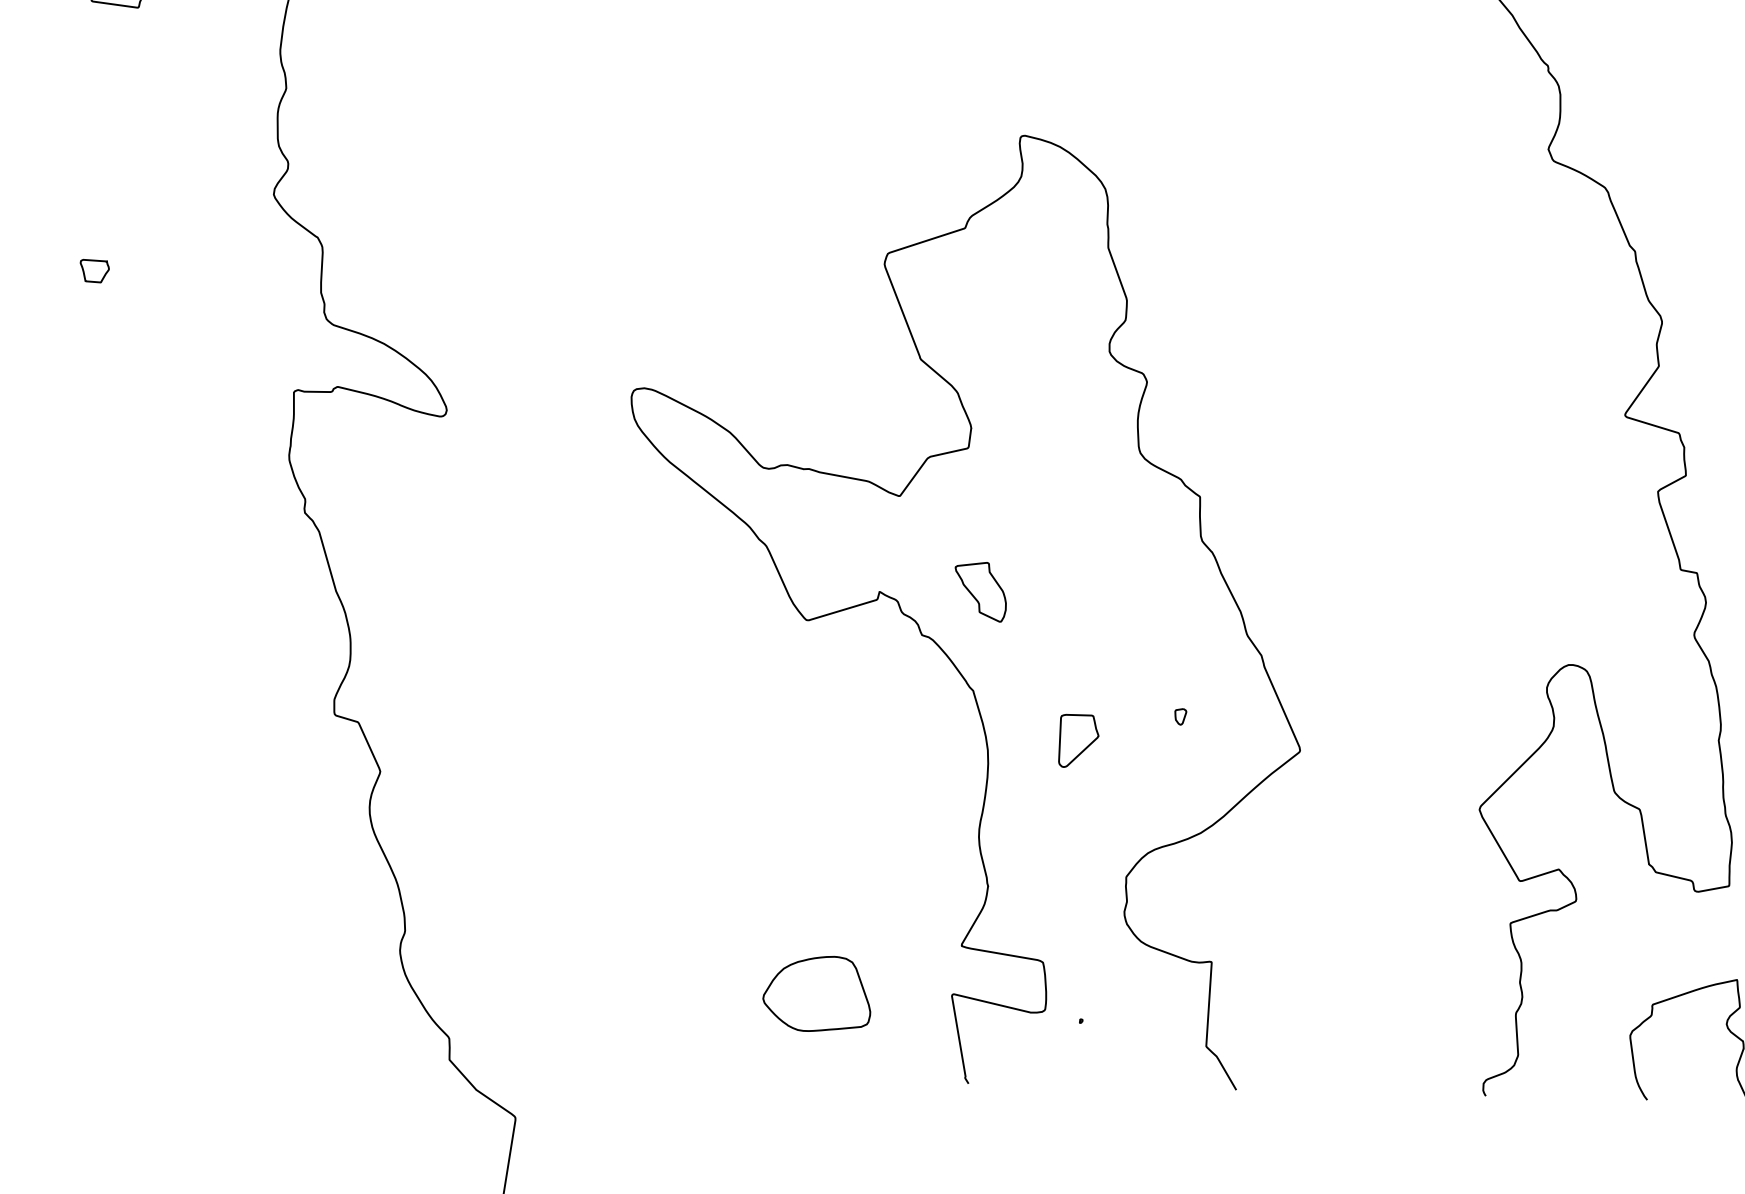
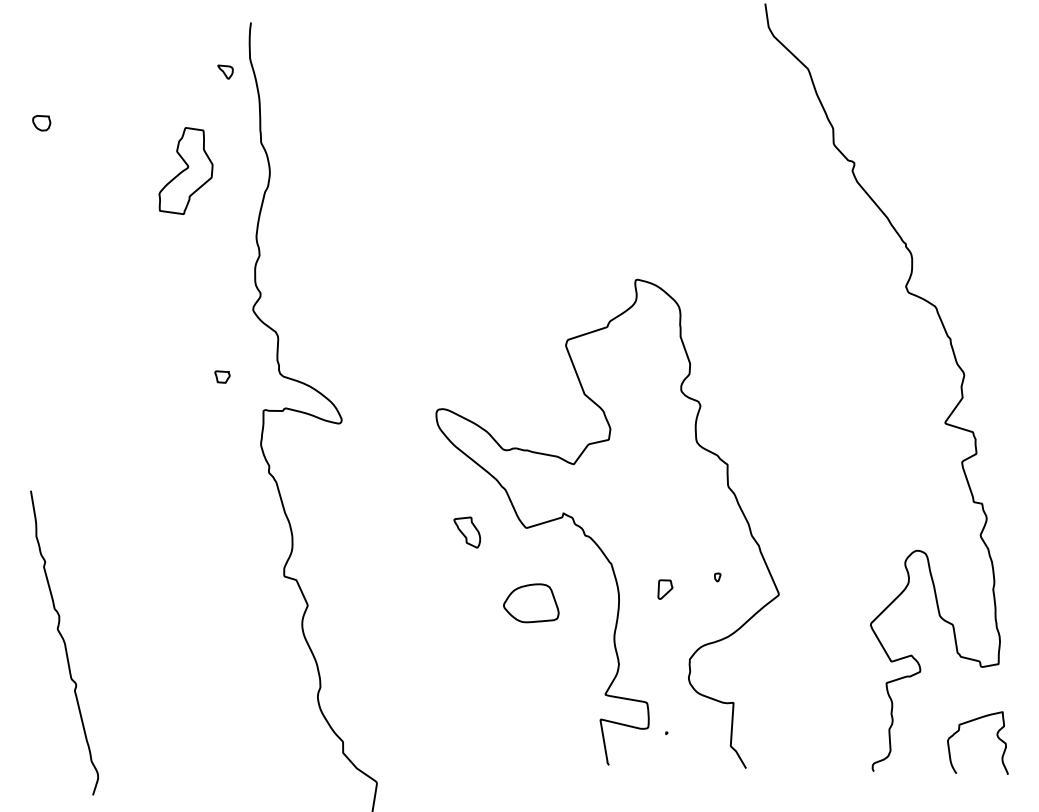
part: (94, 269) -> (222, 376), moved
part: (981, 592) -> (467, 532), moved
part: (1078, 740) -> (665, 589), size x0.7
part: (817, 994) -> (531, 603), moved

